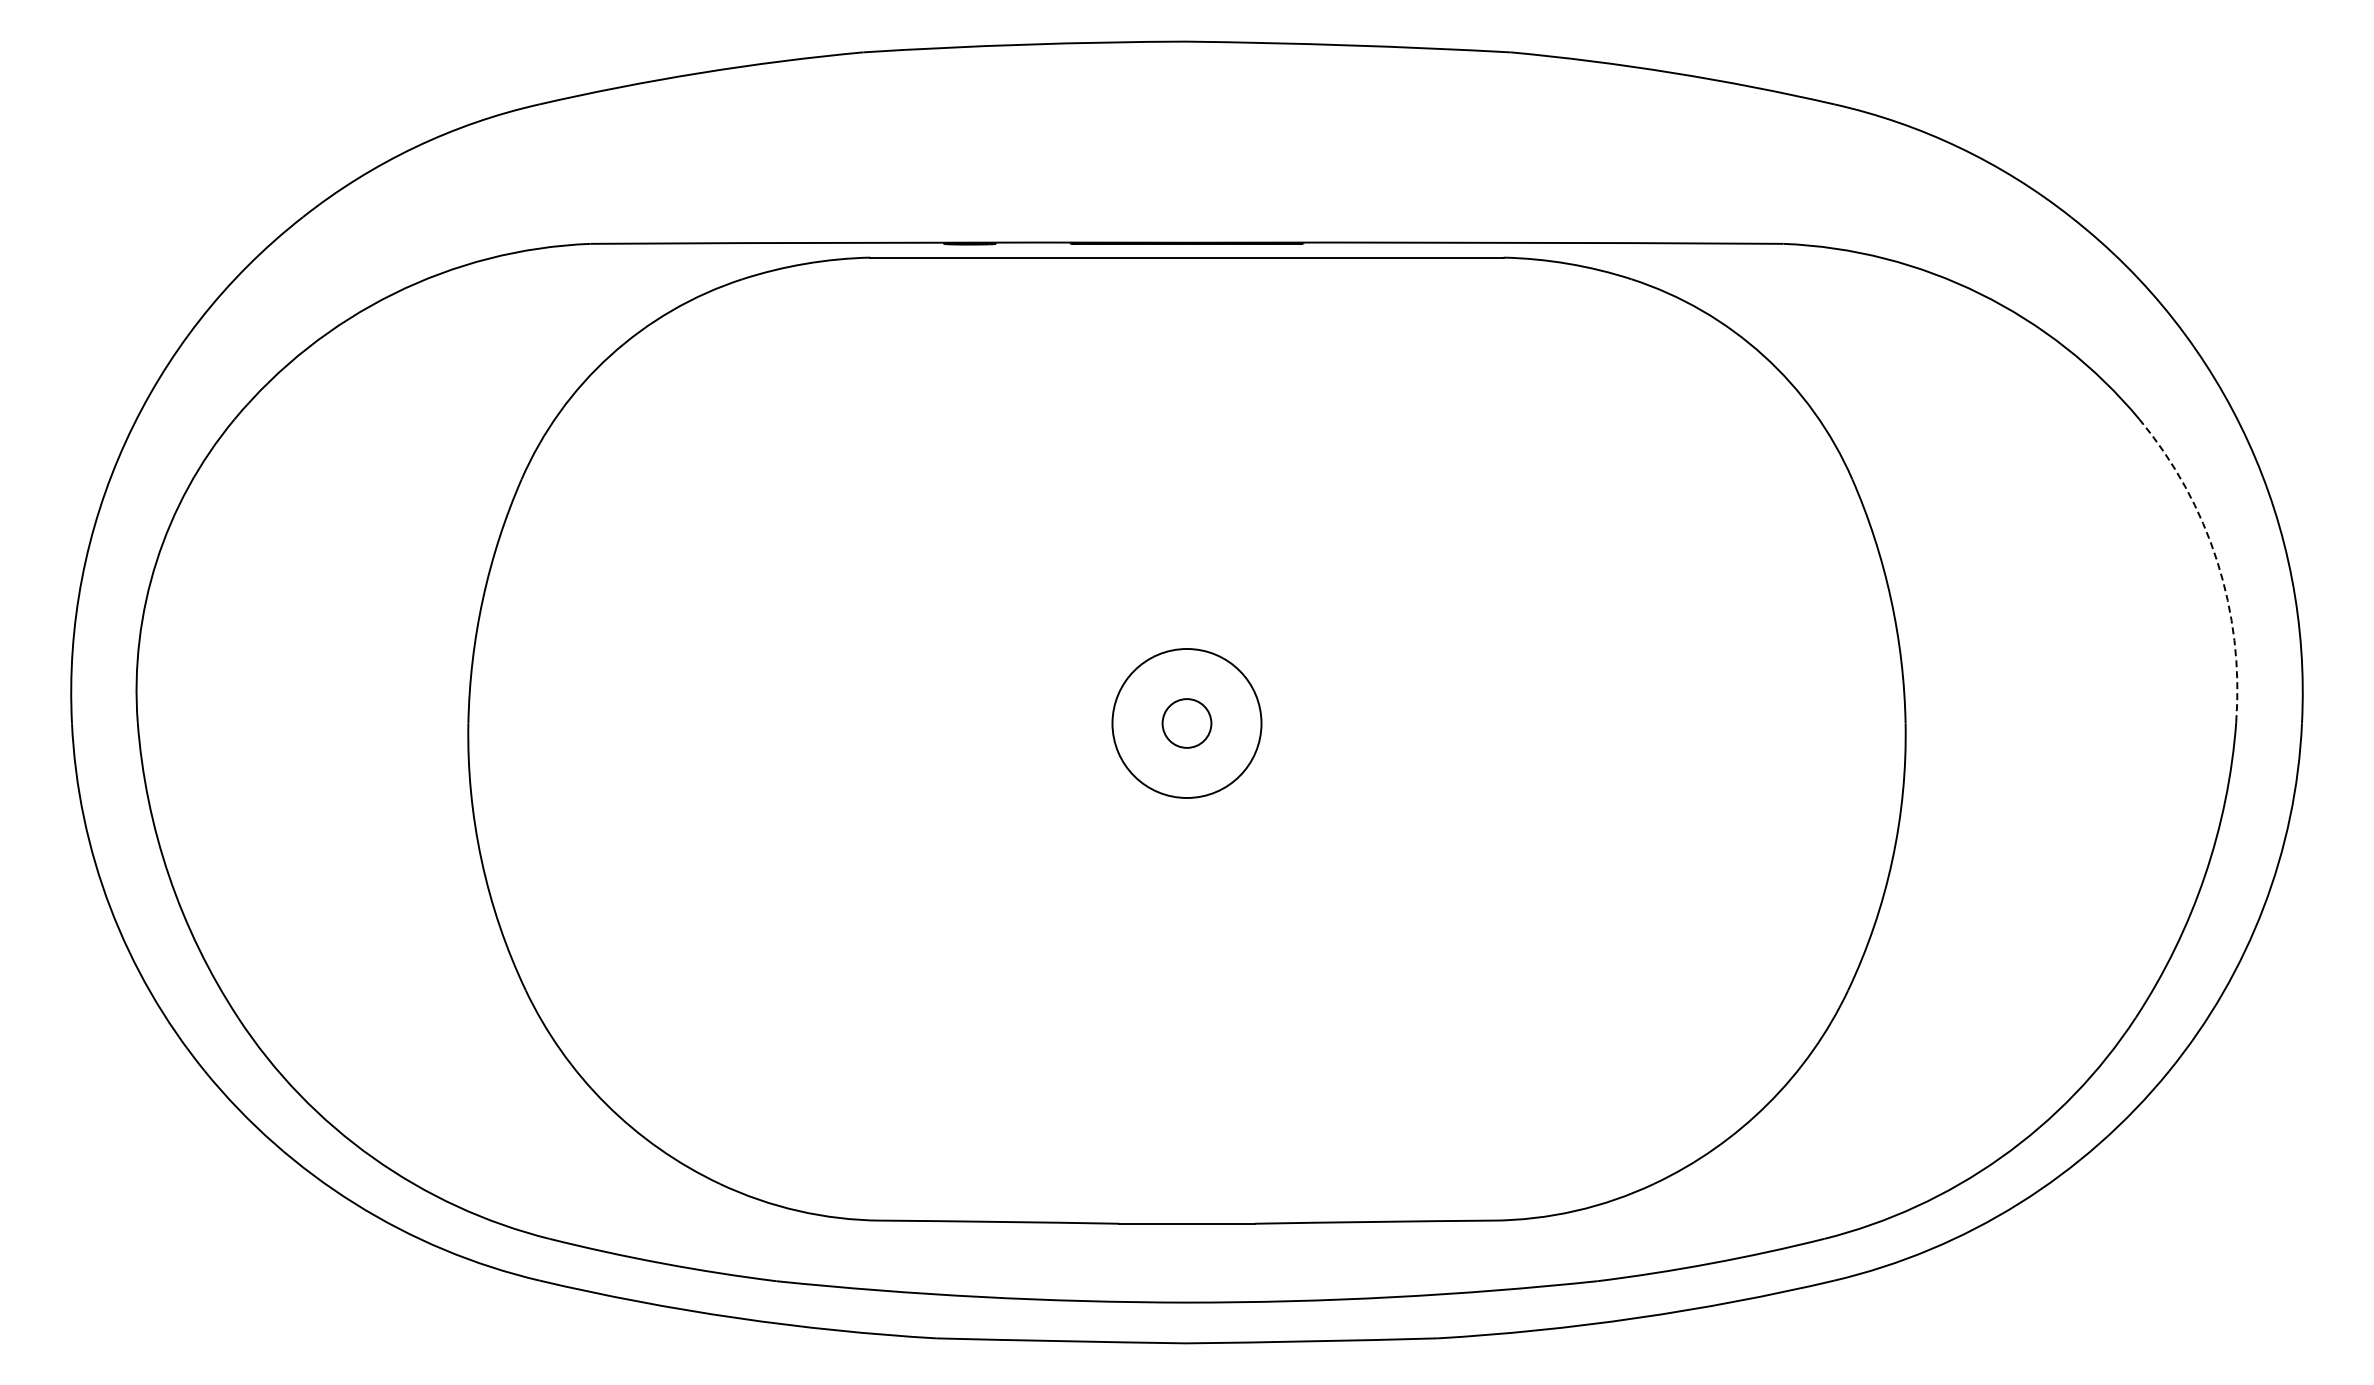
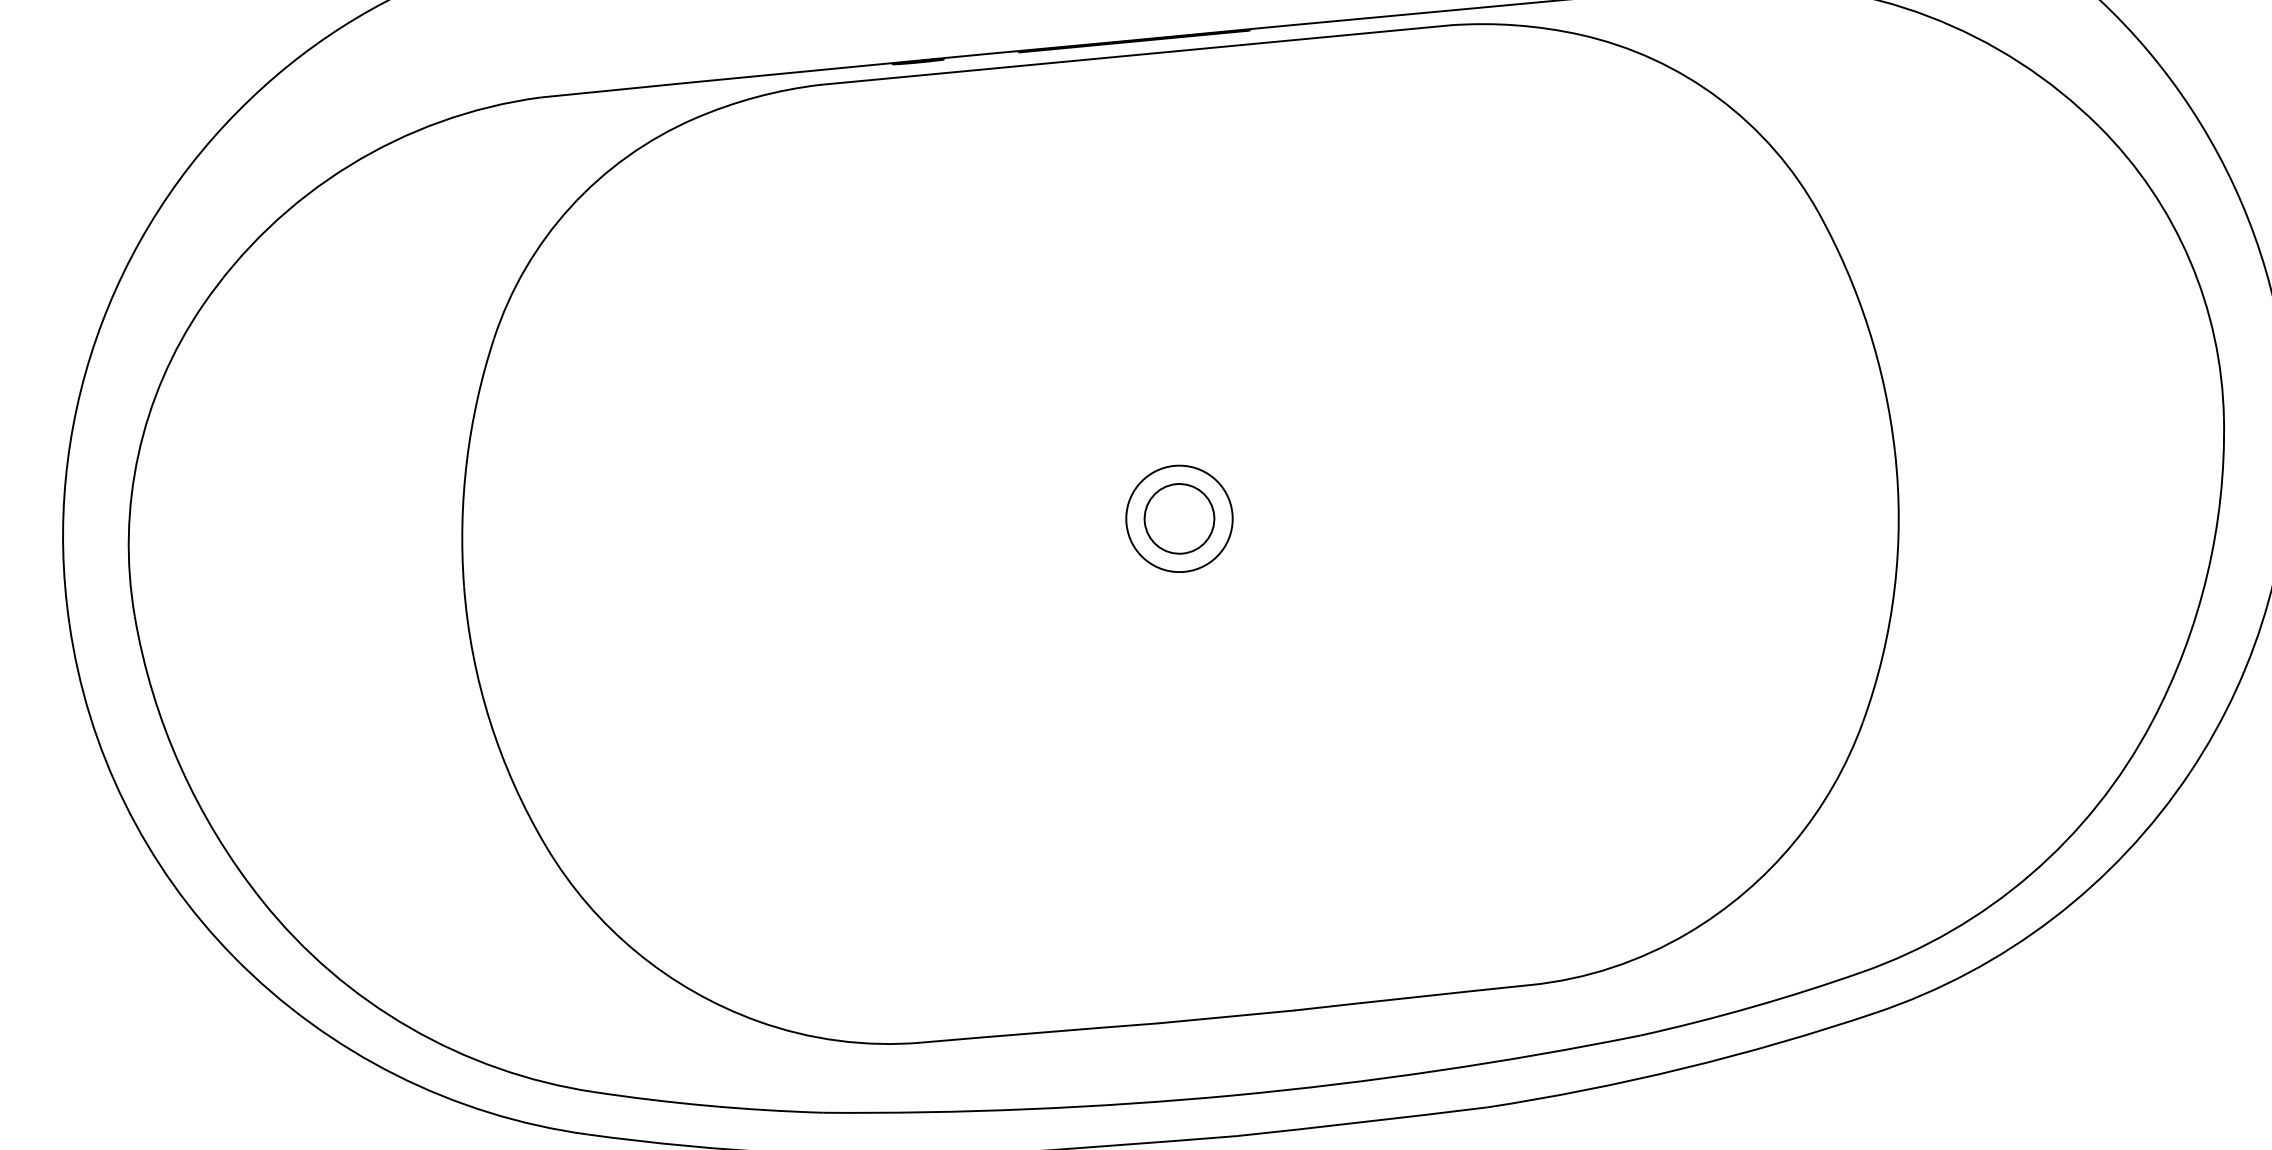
arc: (2217, 561) -> (2190, 260), dashed -> solid
circle: (1186, 723) -> (1179, 518), size x0.71
circle: (1186, 723) -> (1179, 518), size x1.43

